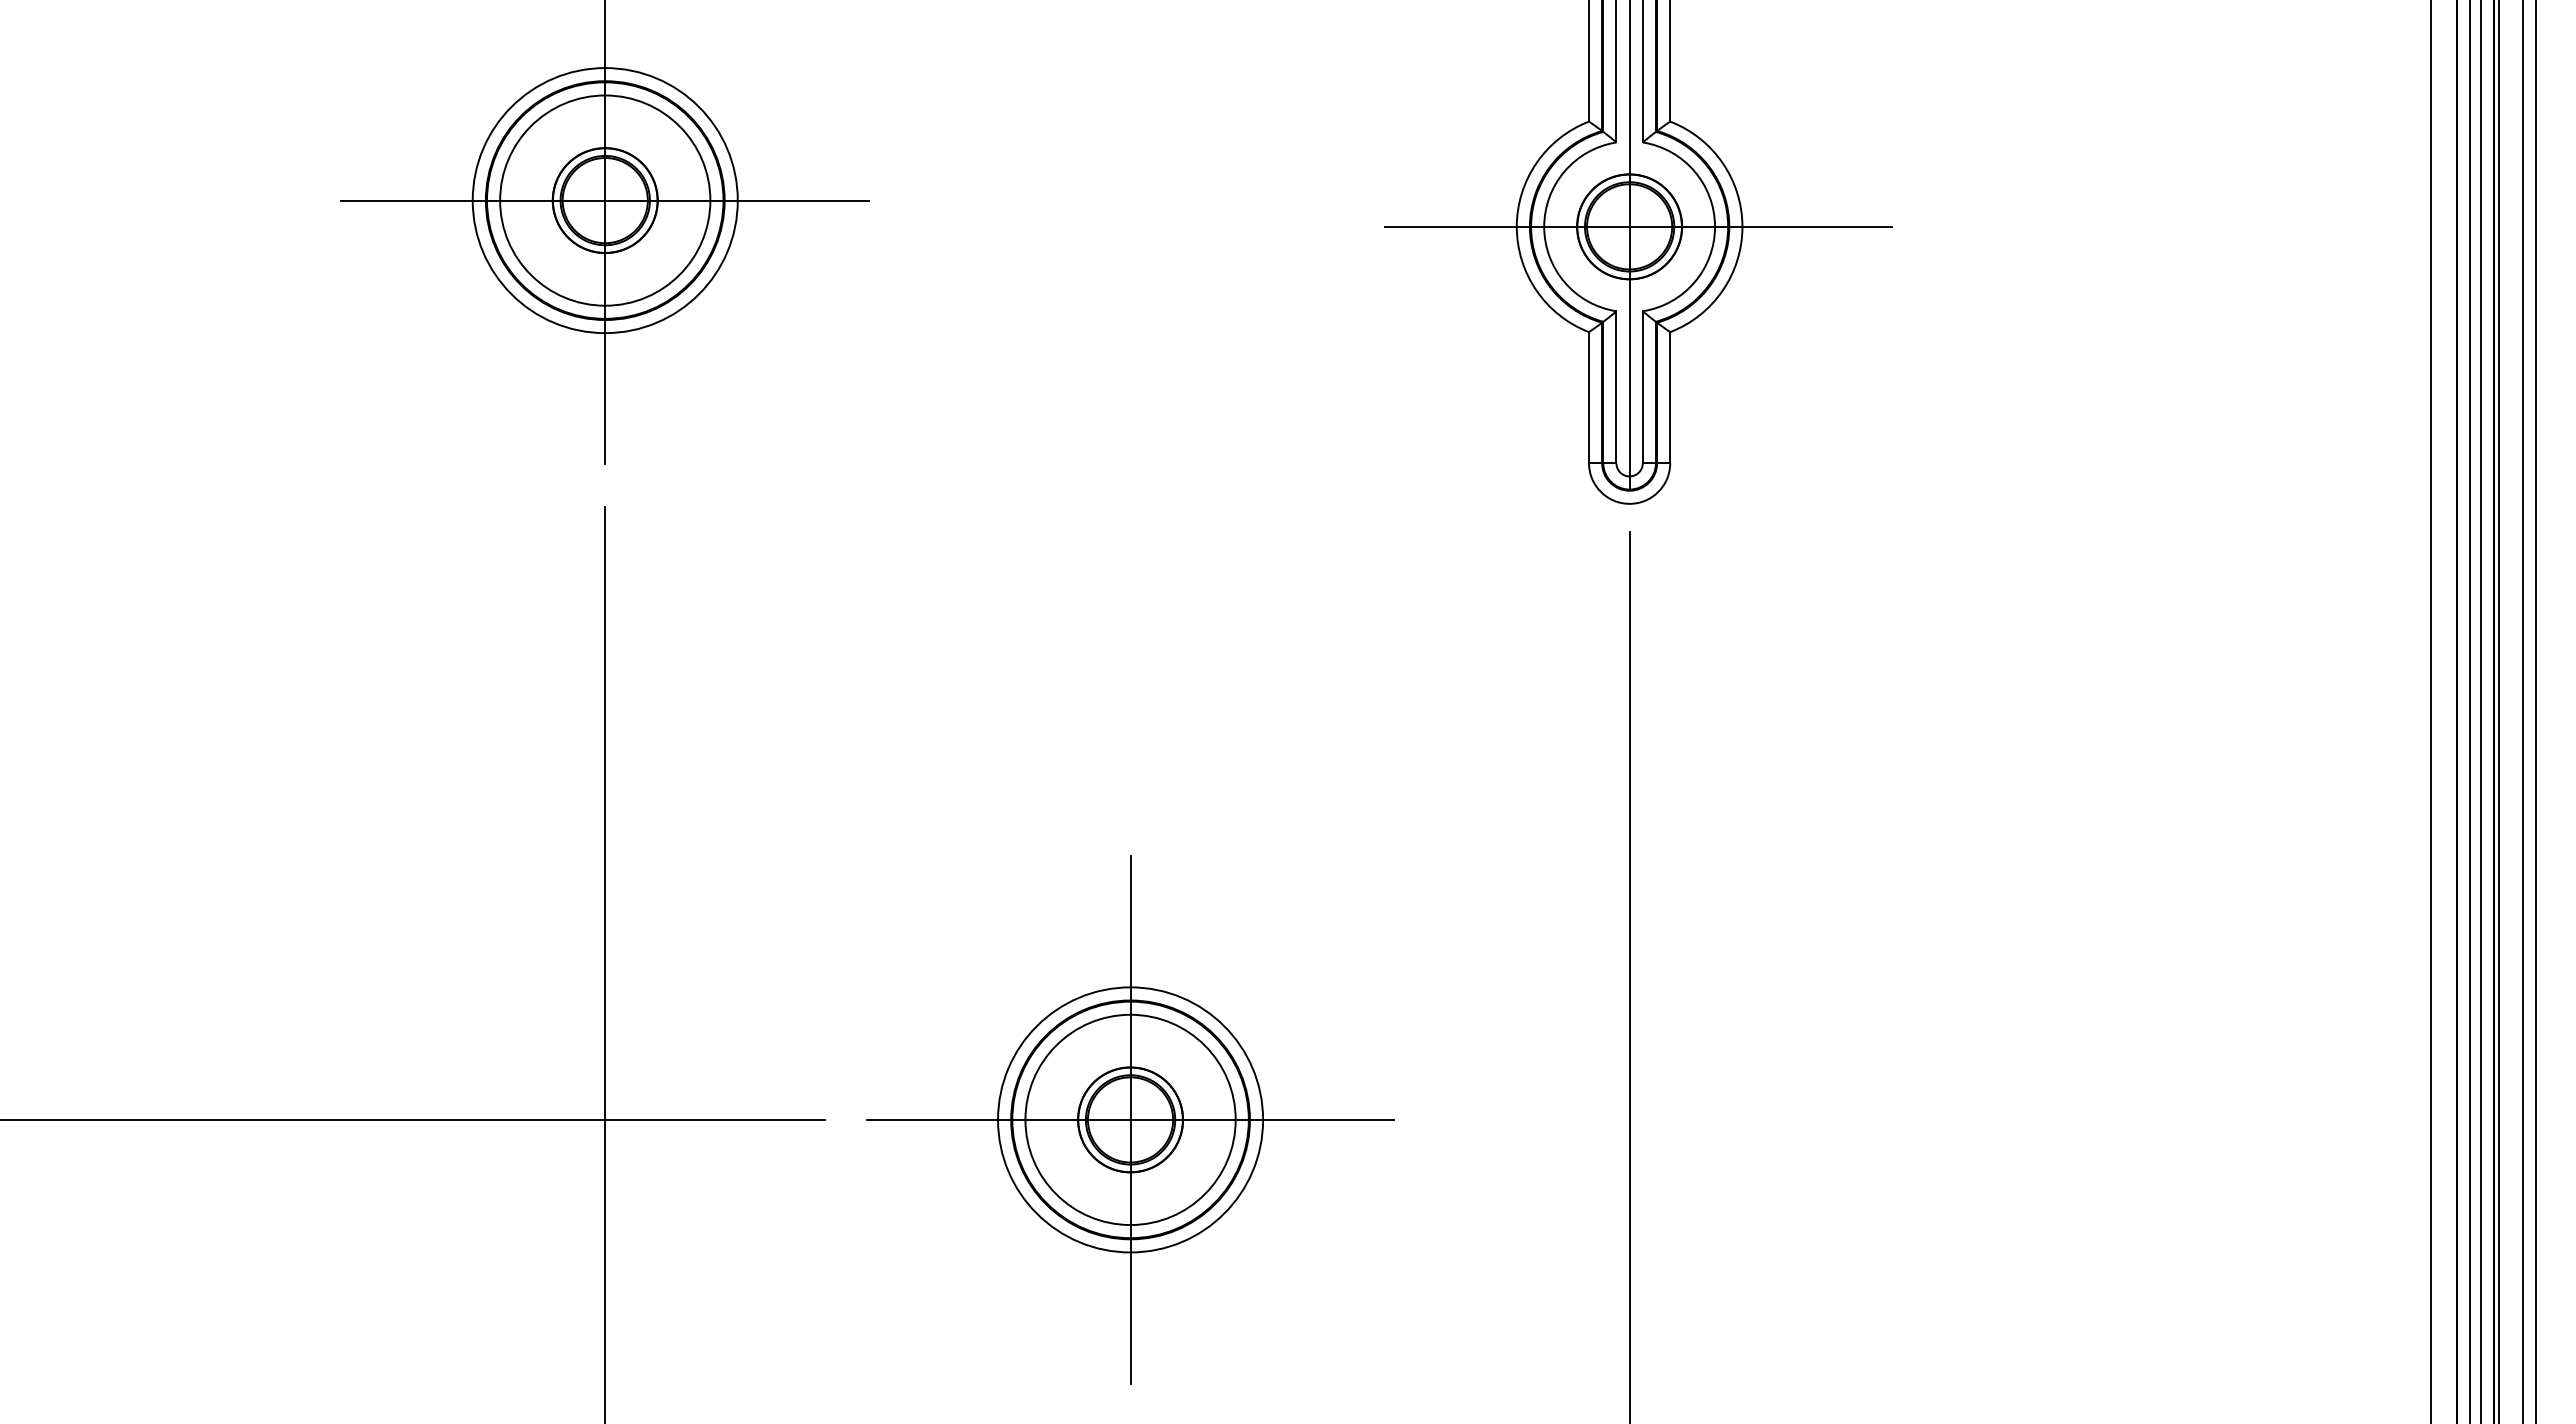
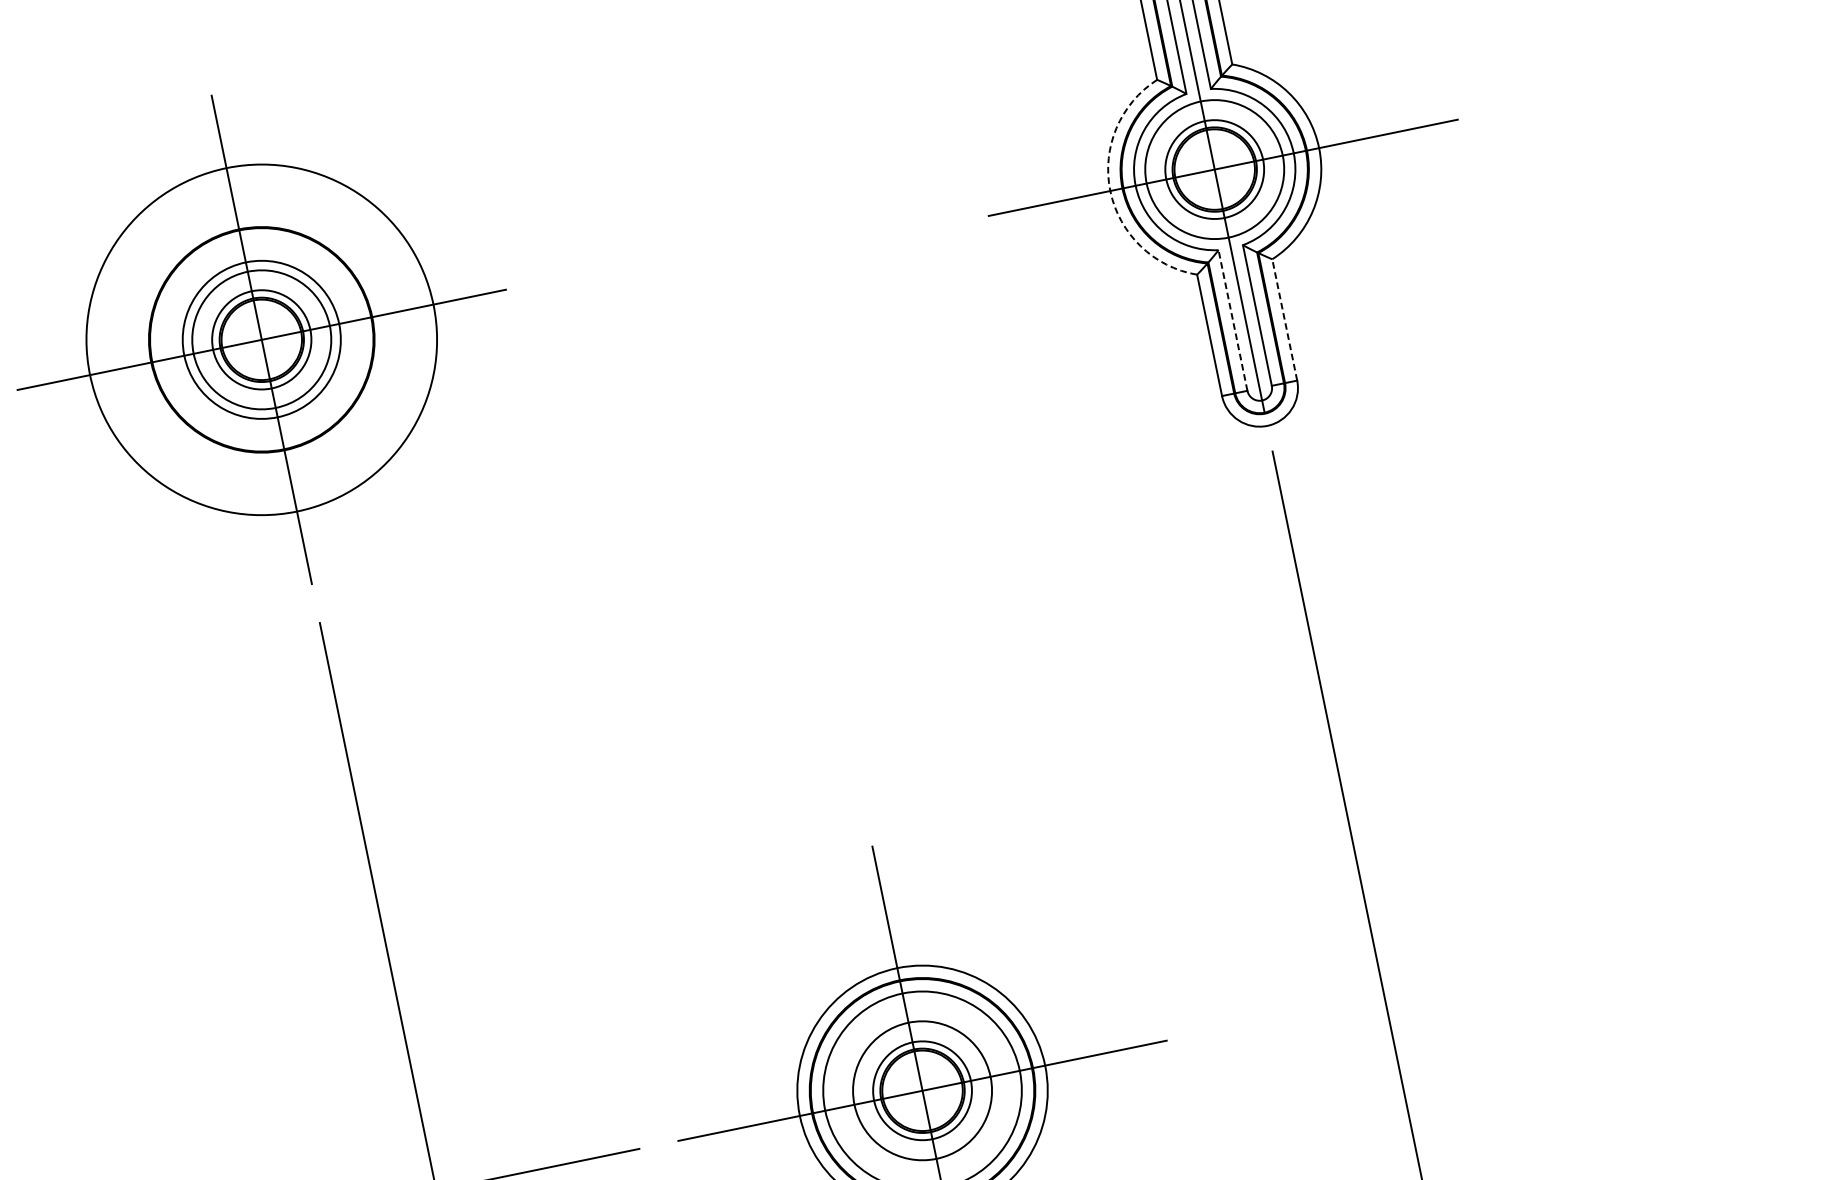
circle: (604, 200) -> (261, 339), size x1.4
circle: (604, 200) -> (261, 339), size x1.6
circle: (605, 200) -> (261, 339), size x0.7
arc: (1516, 226) -> (1109, 190), solid -> dashed
circle: (1629, 226) -> (1214, 169), size x1.4
line: (1616, 387) -> (1233, 320), solid -> dashed
line: (1670, 397) -> (1284, 319), solid -> dashed
circle: (1130, 1119) -> (922, 1090), size x1.4

